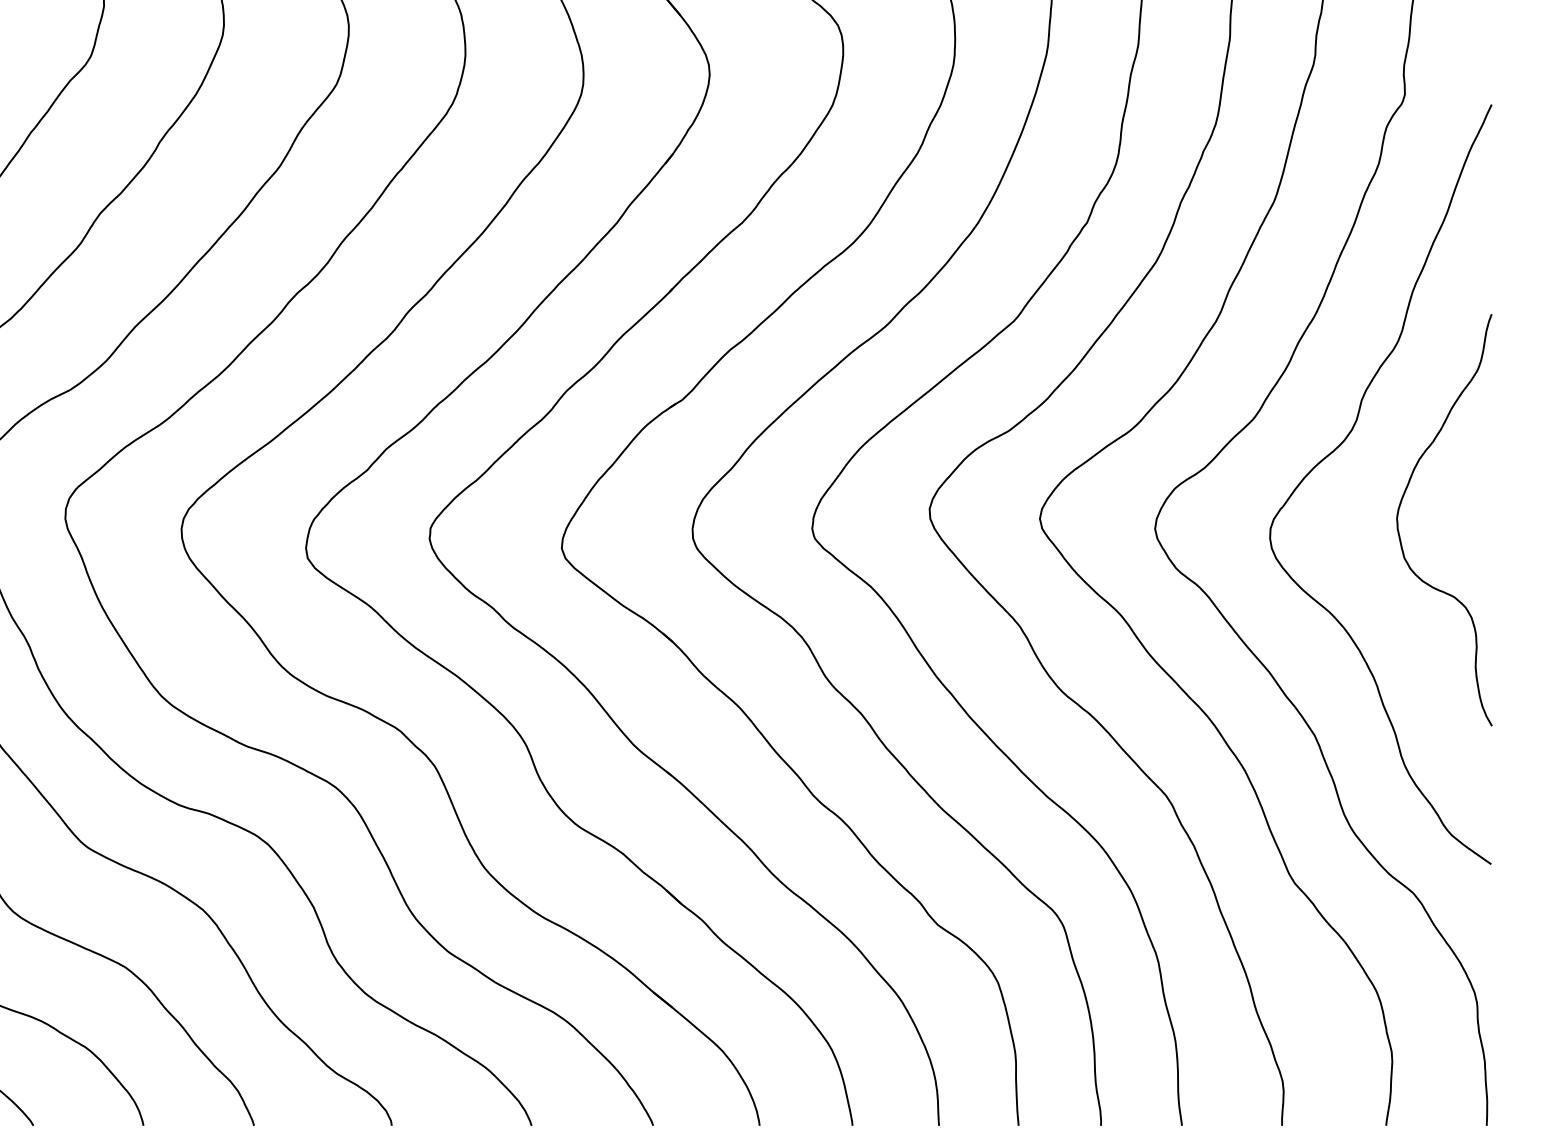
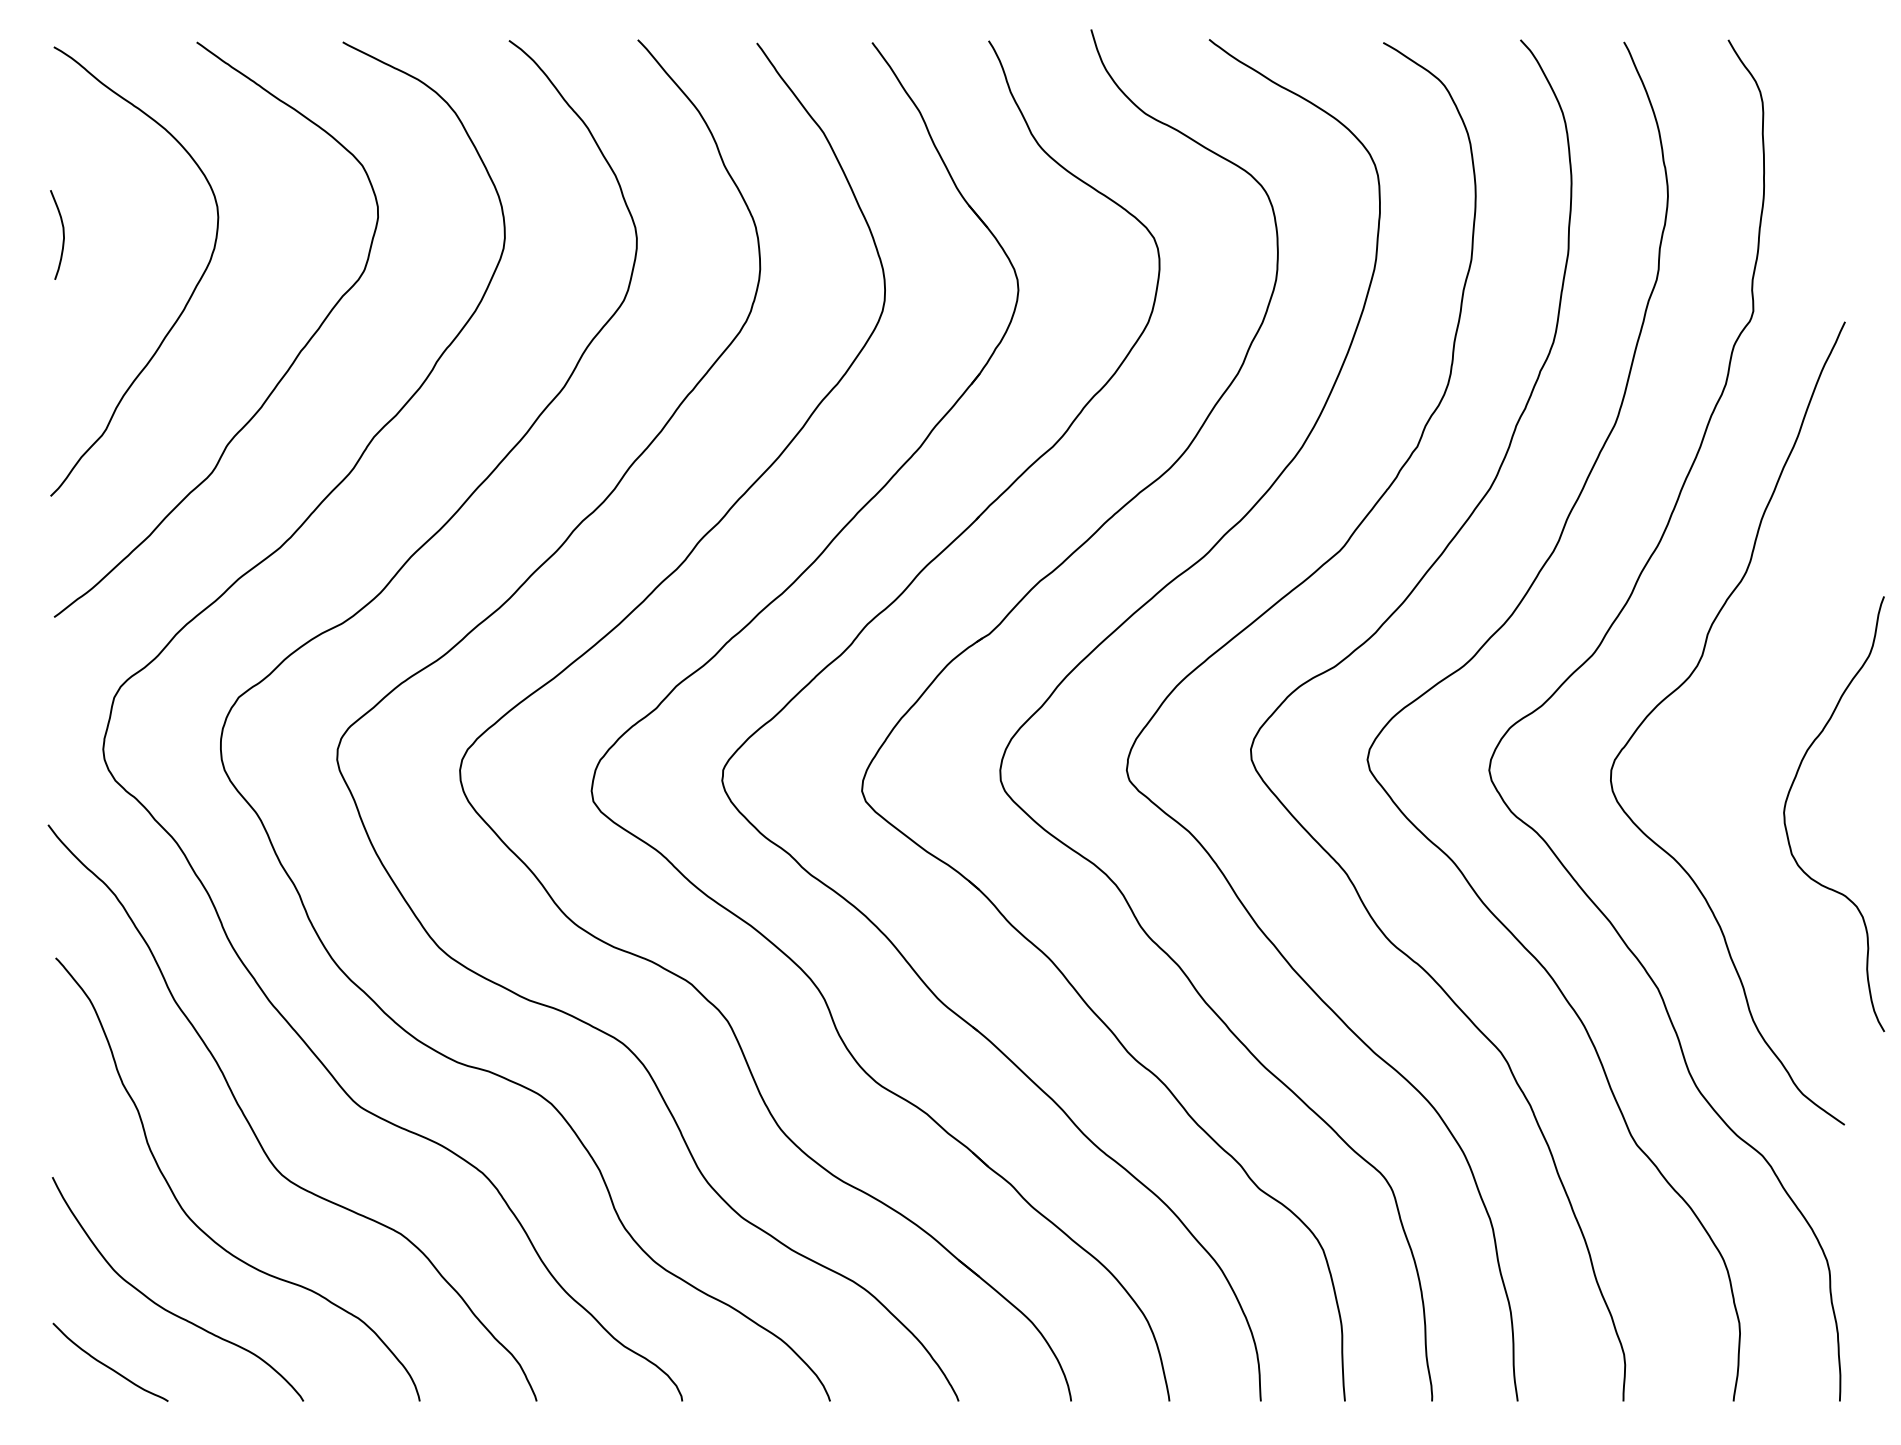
curve: (1399, 511) -> (1786, 805), moved

